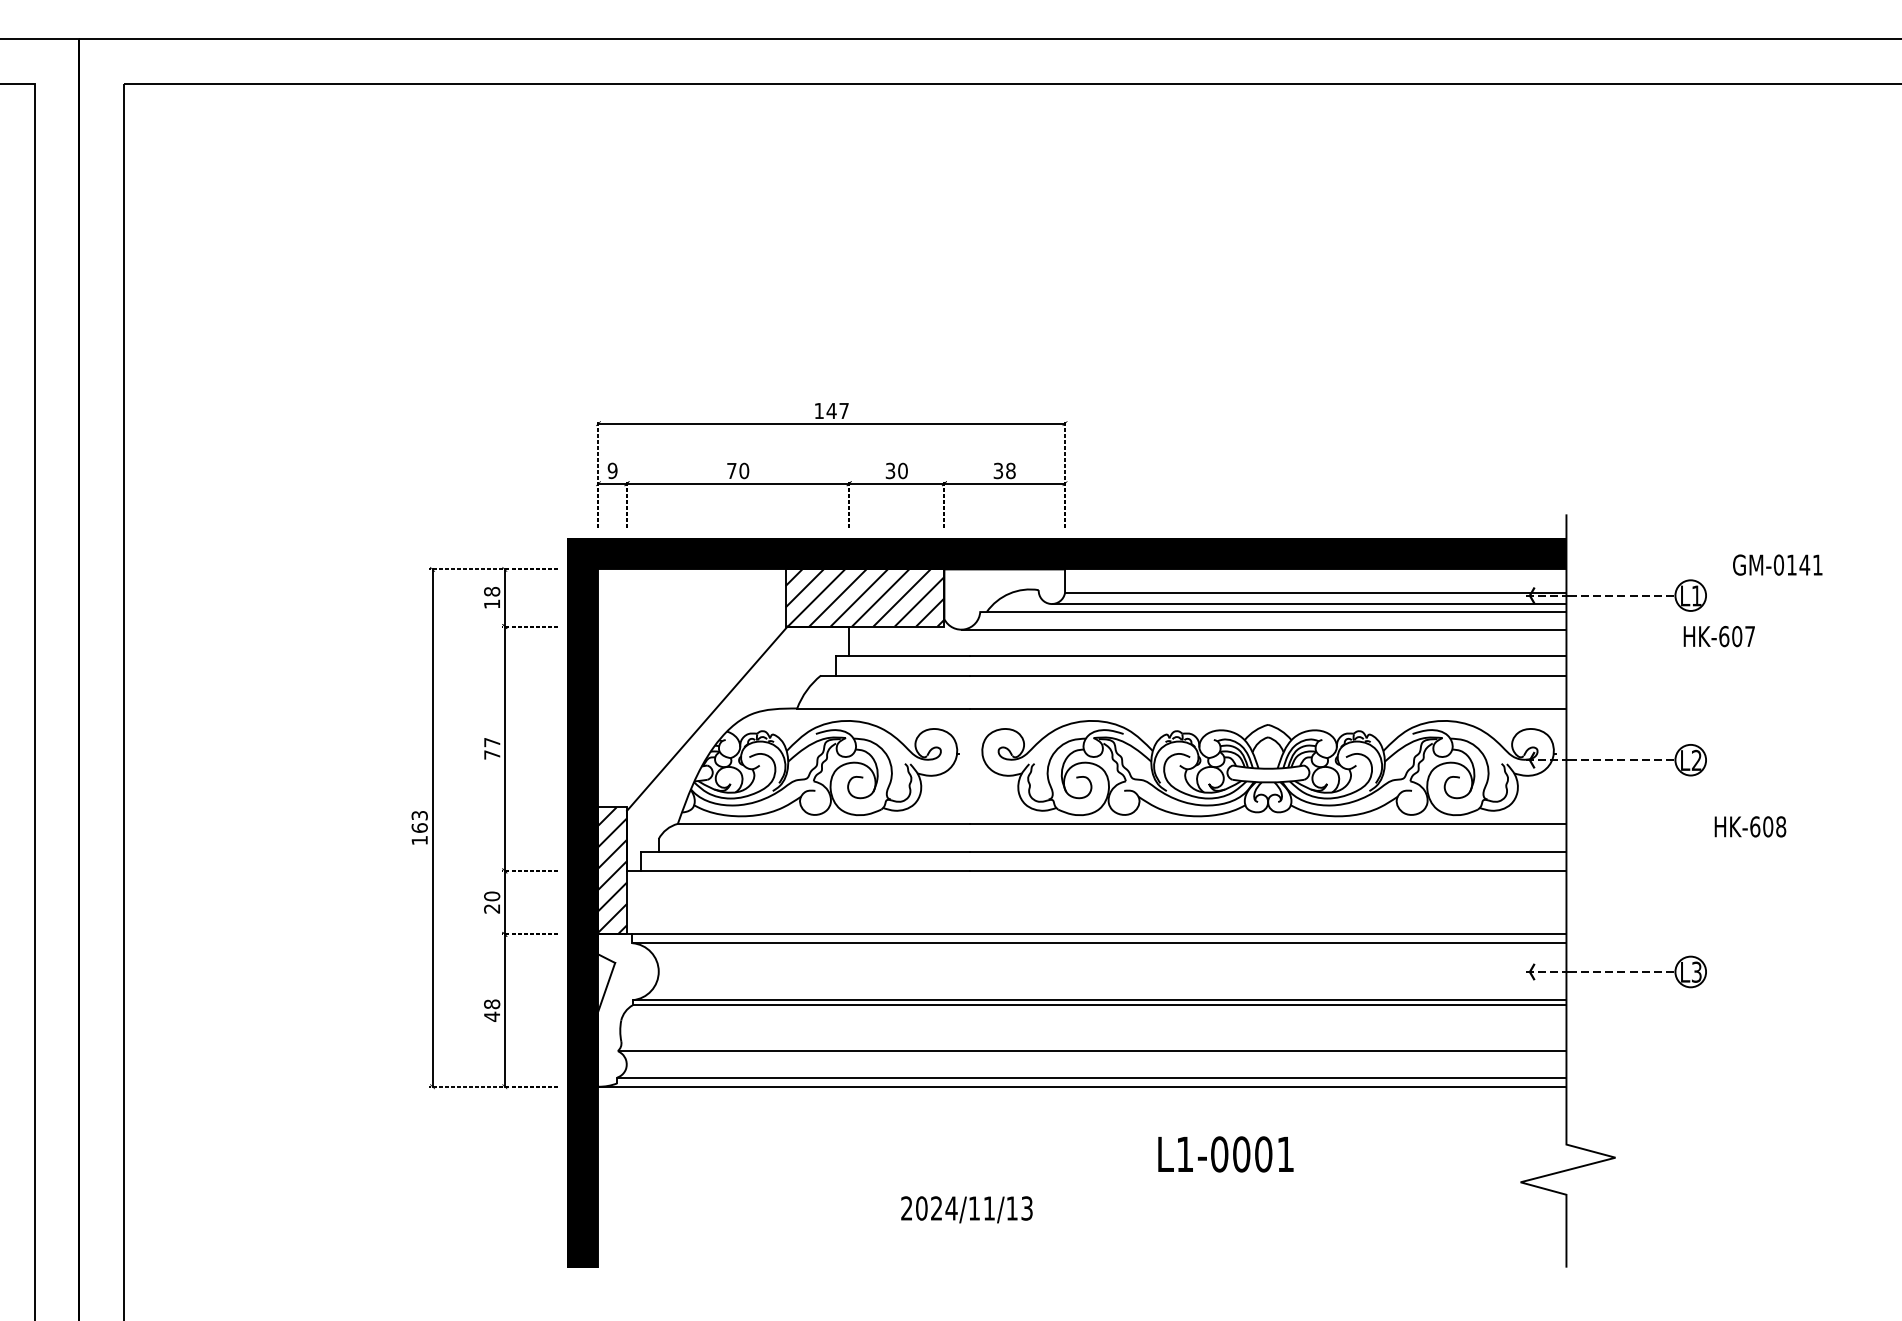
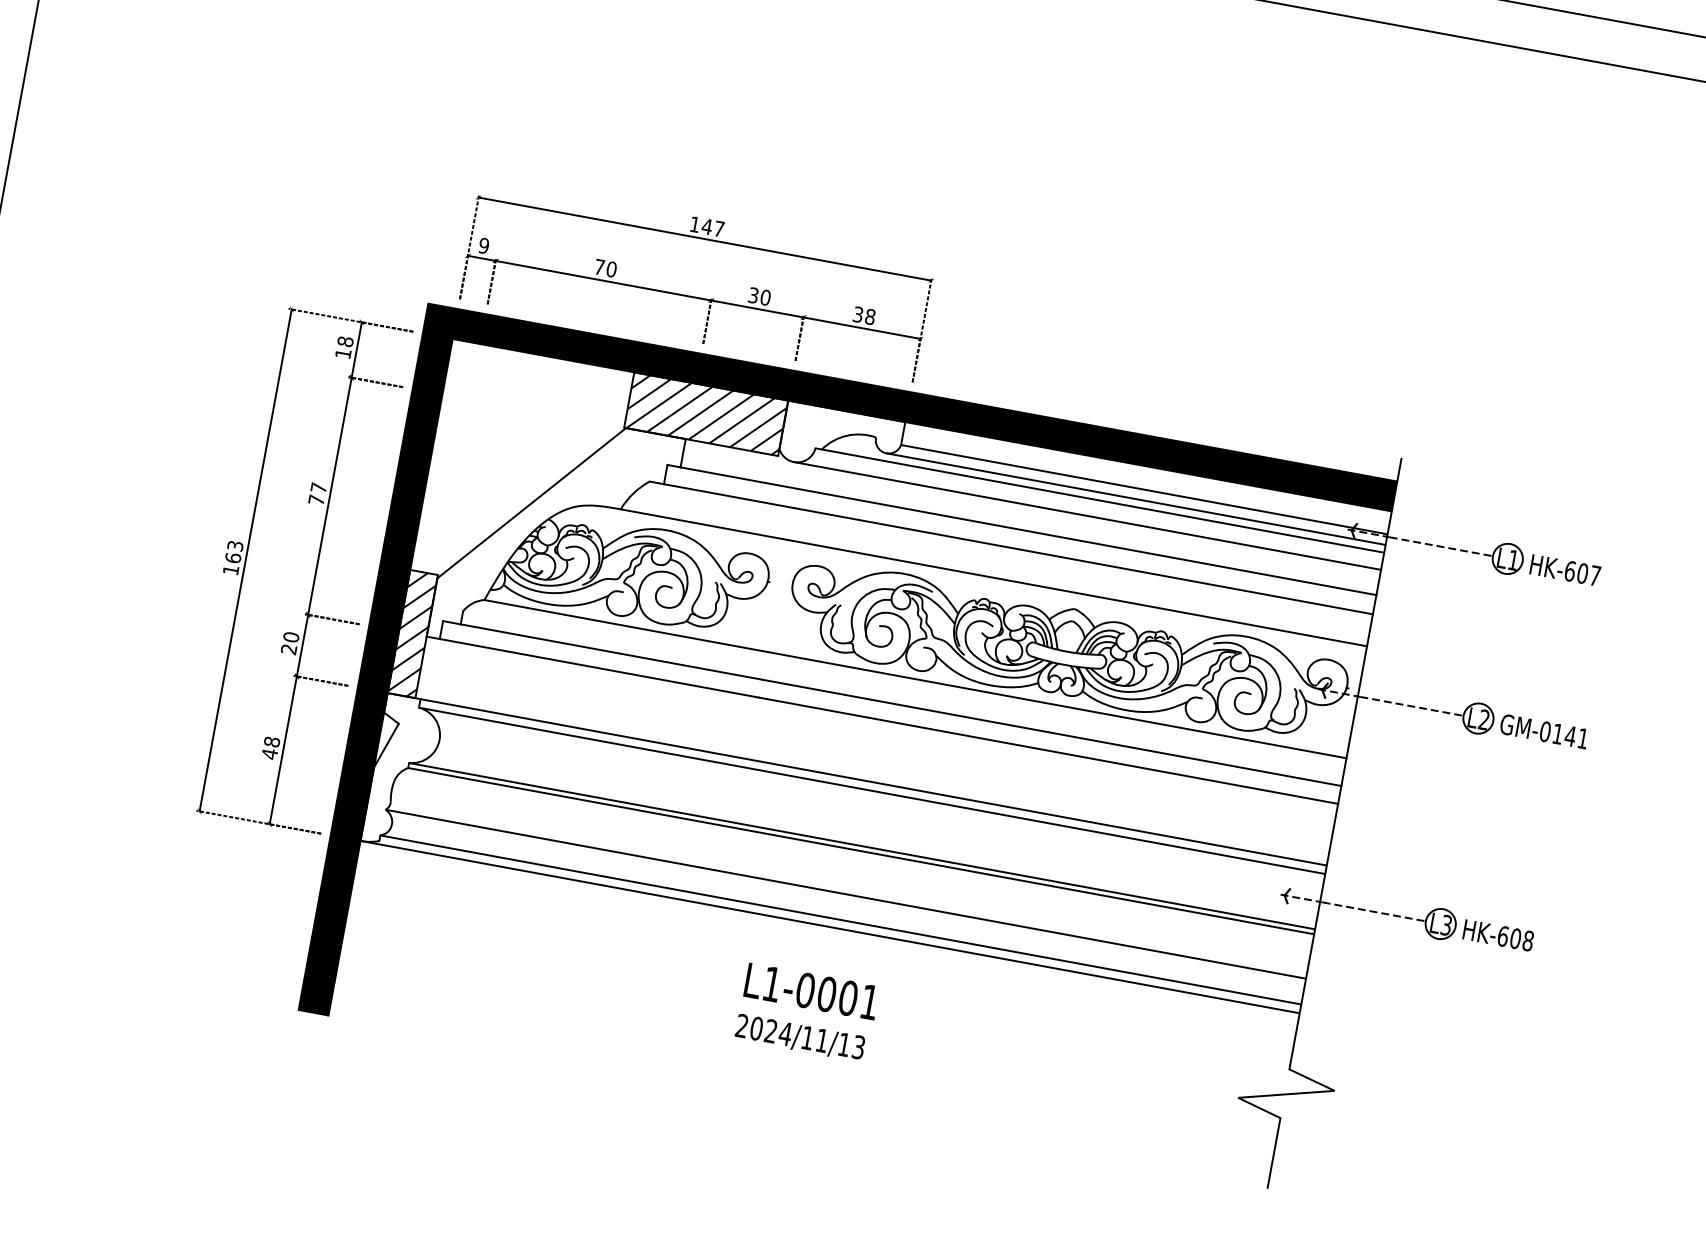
text: (1777, 564) -> (1544, 730), moved
text: (1718, 636) -> (1564, 570), moved
text: (1750, 826) -> (1498, 935), moved
text: (1225, 1154) -> (811, 991), moved
text: (966, 1209) -> (799, 1037), moved

